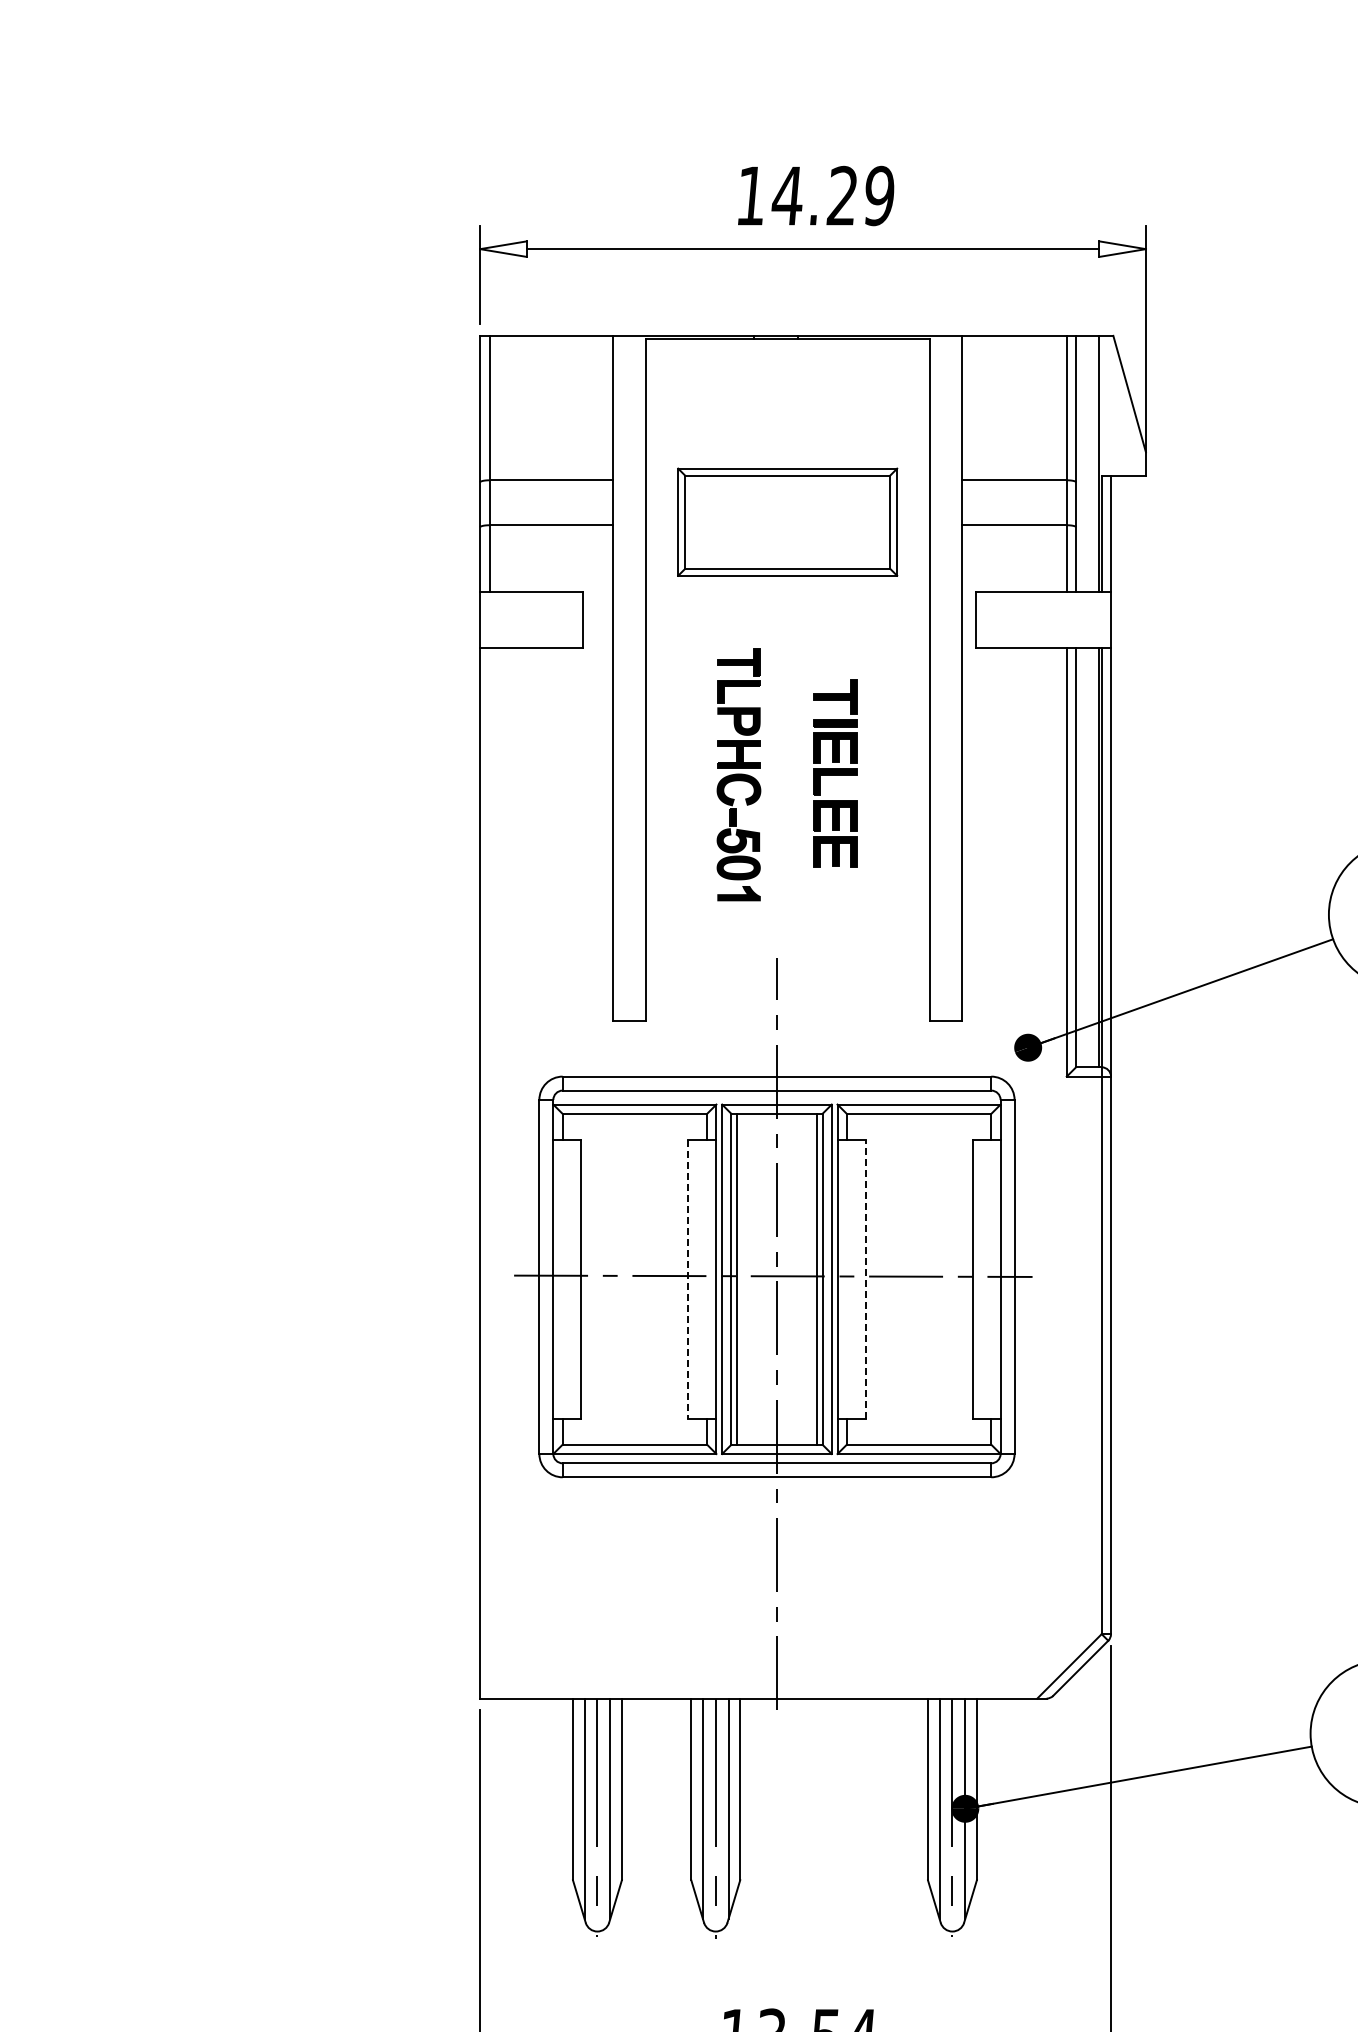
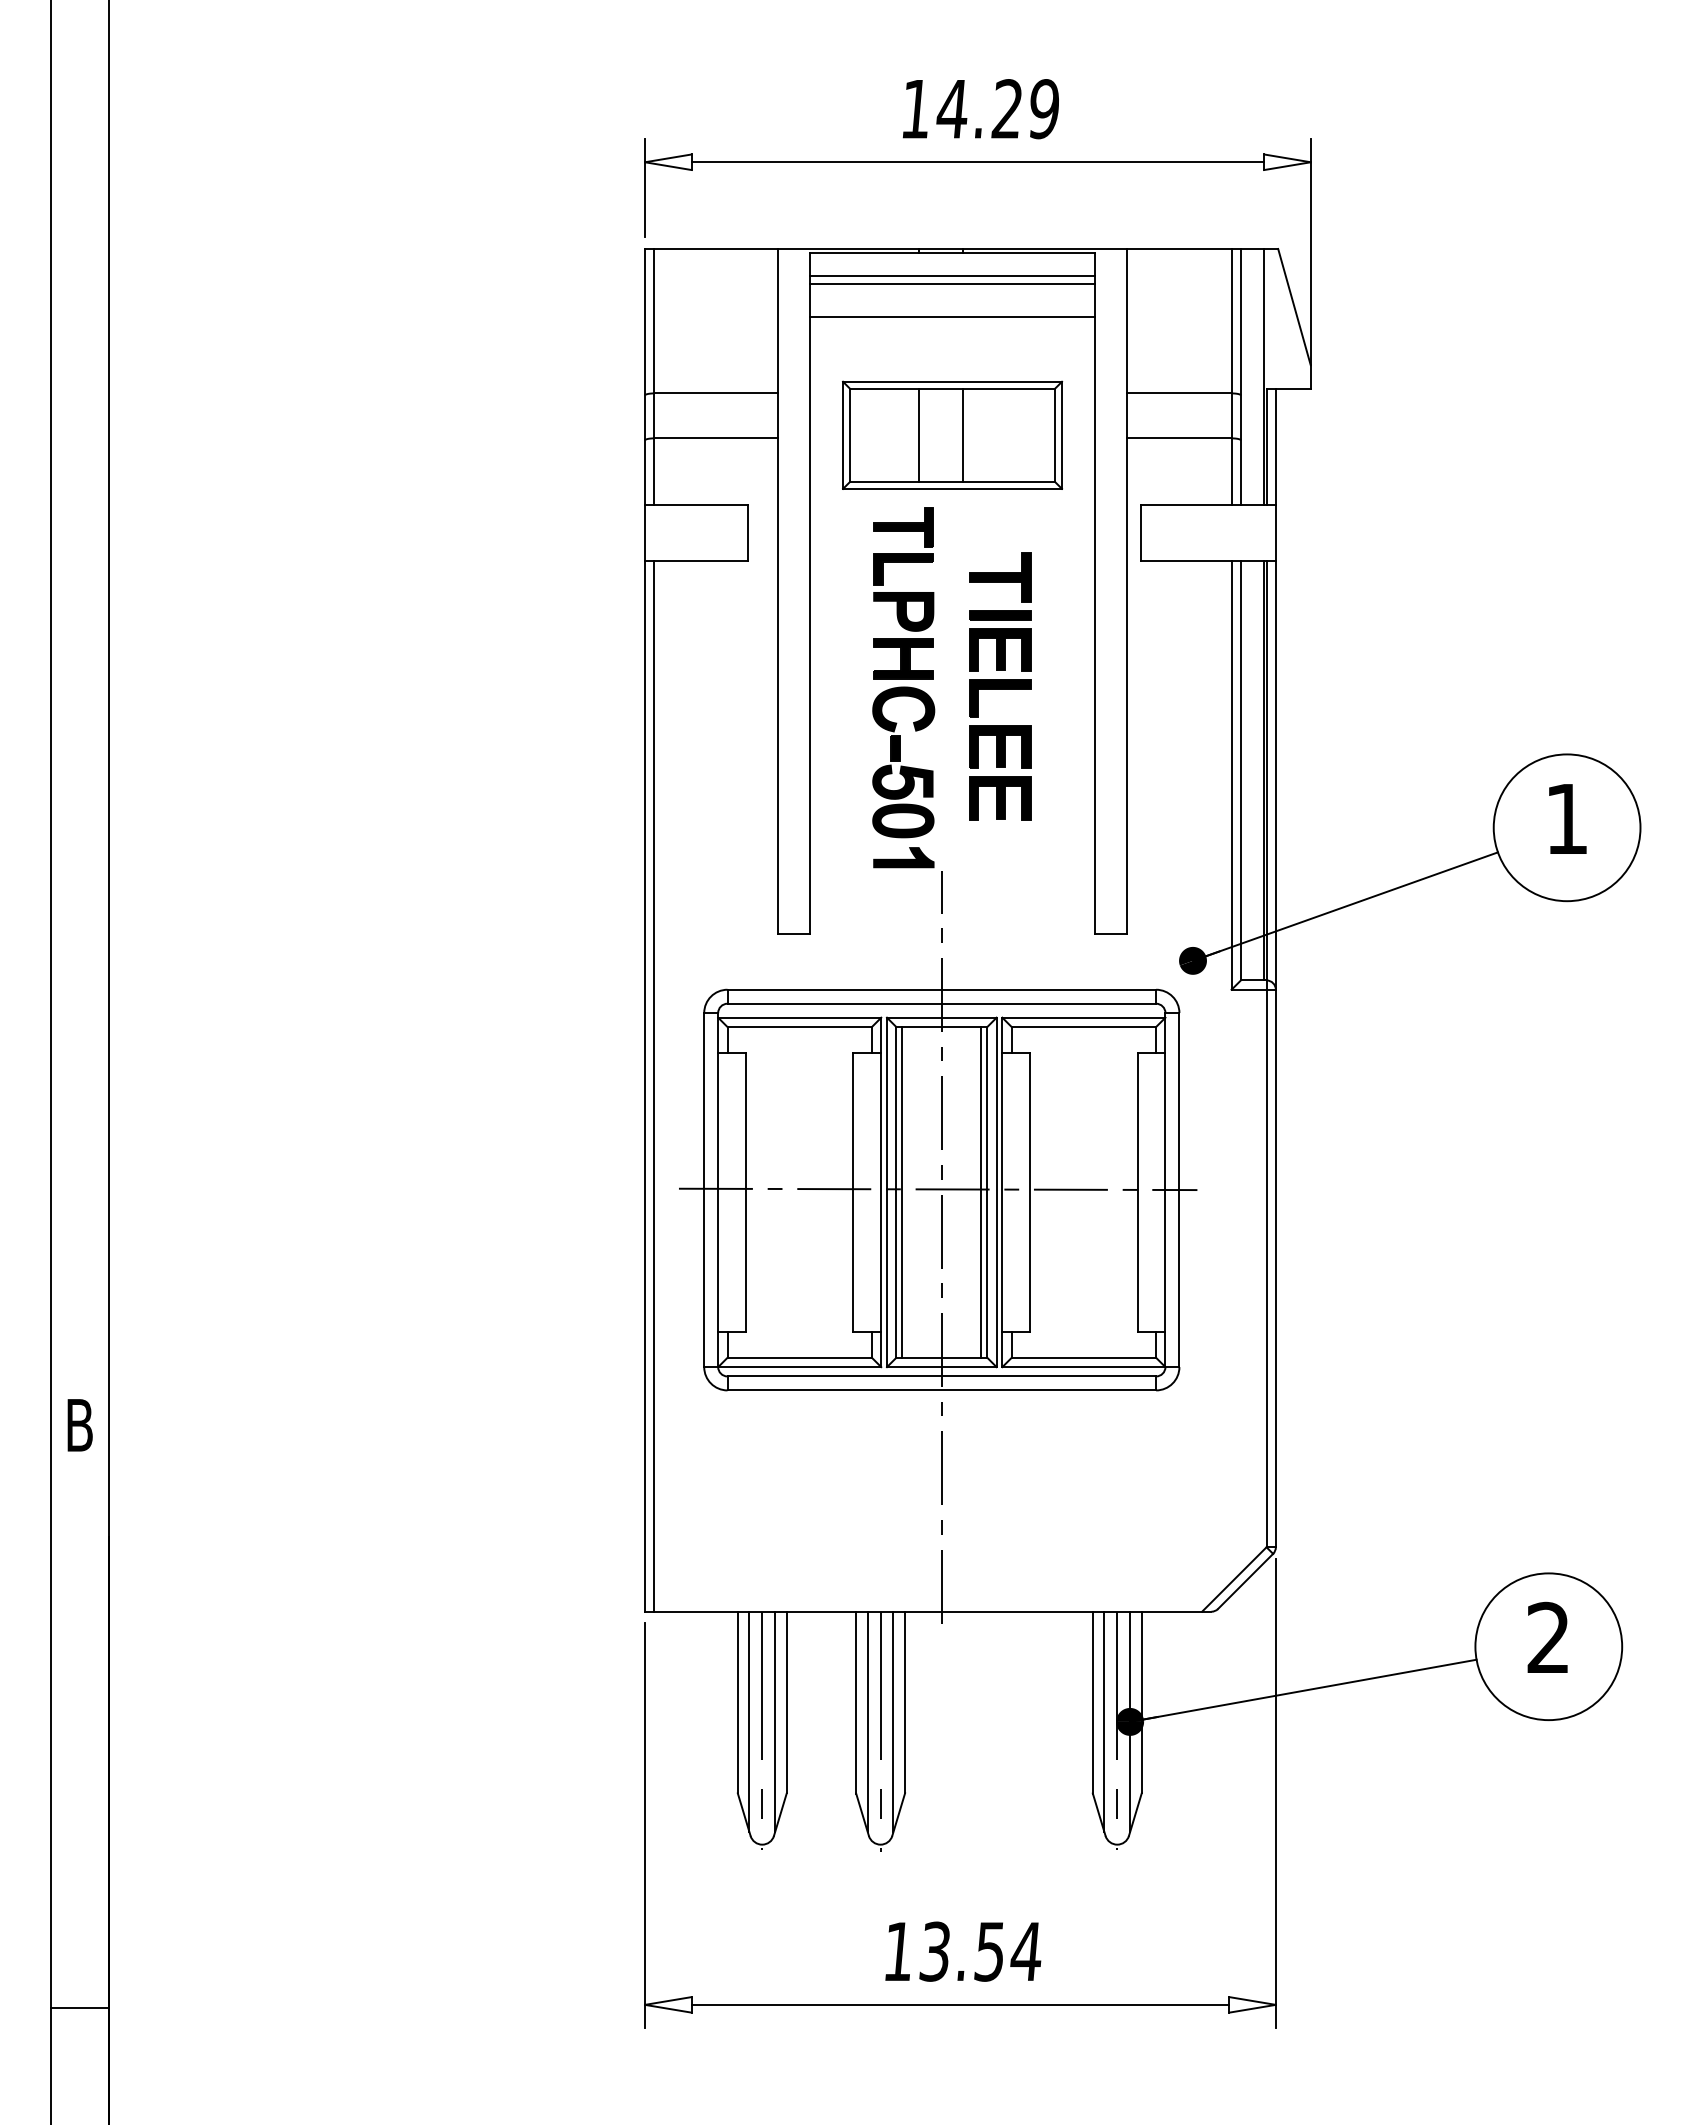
line: (787, 363) -> (952, 276), added
line: (787, 371) -> (952, 284), added
line: (787, 404) -> (952, 317), added
line: (753, 521) -> (918, 434), added
line: (798, 521) -> (963, 434), added
part: (835, 773) -> (1000, 686), size x1.43
part: (738, 774) -> (903, 687), size x1.43
line: (489, 1173) -> (654, 1086), added
line: (688, 1279) -> (853, 1192), dashed -> solid
line: (865, 1279) -> (1030, 1192), dashed -> solid

